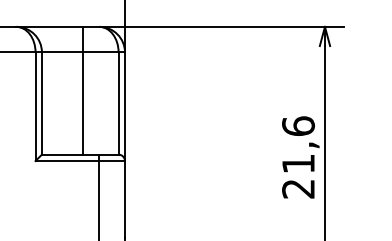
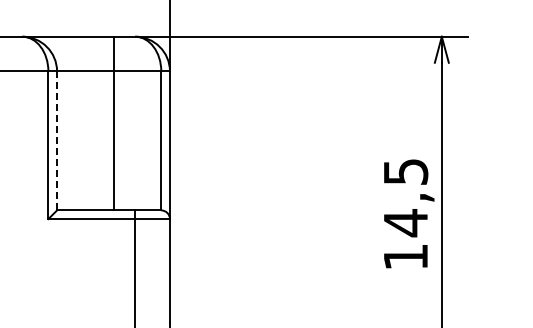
line: (42, 103) -> (57, 141), solid -> dashed
text: (298, 157) -> (405, 214), 21,6 -> 14,5

